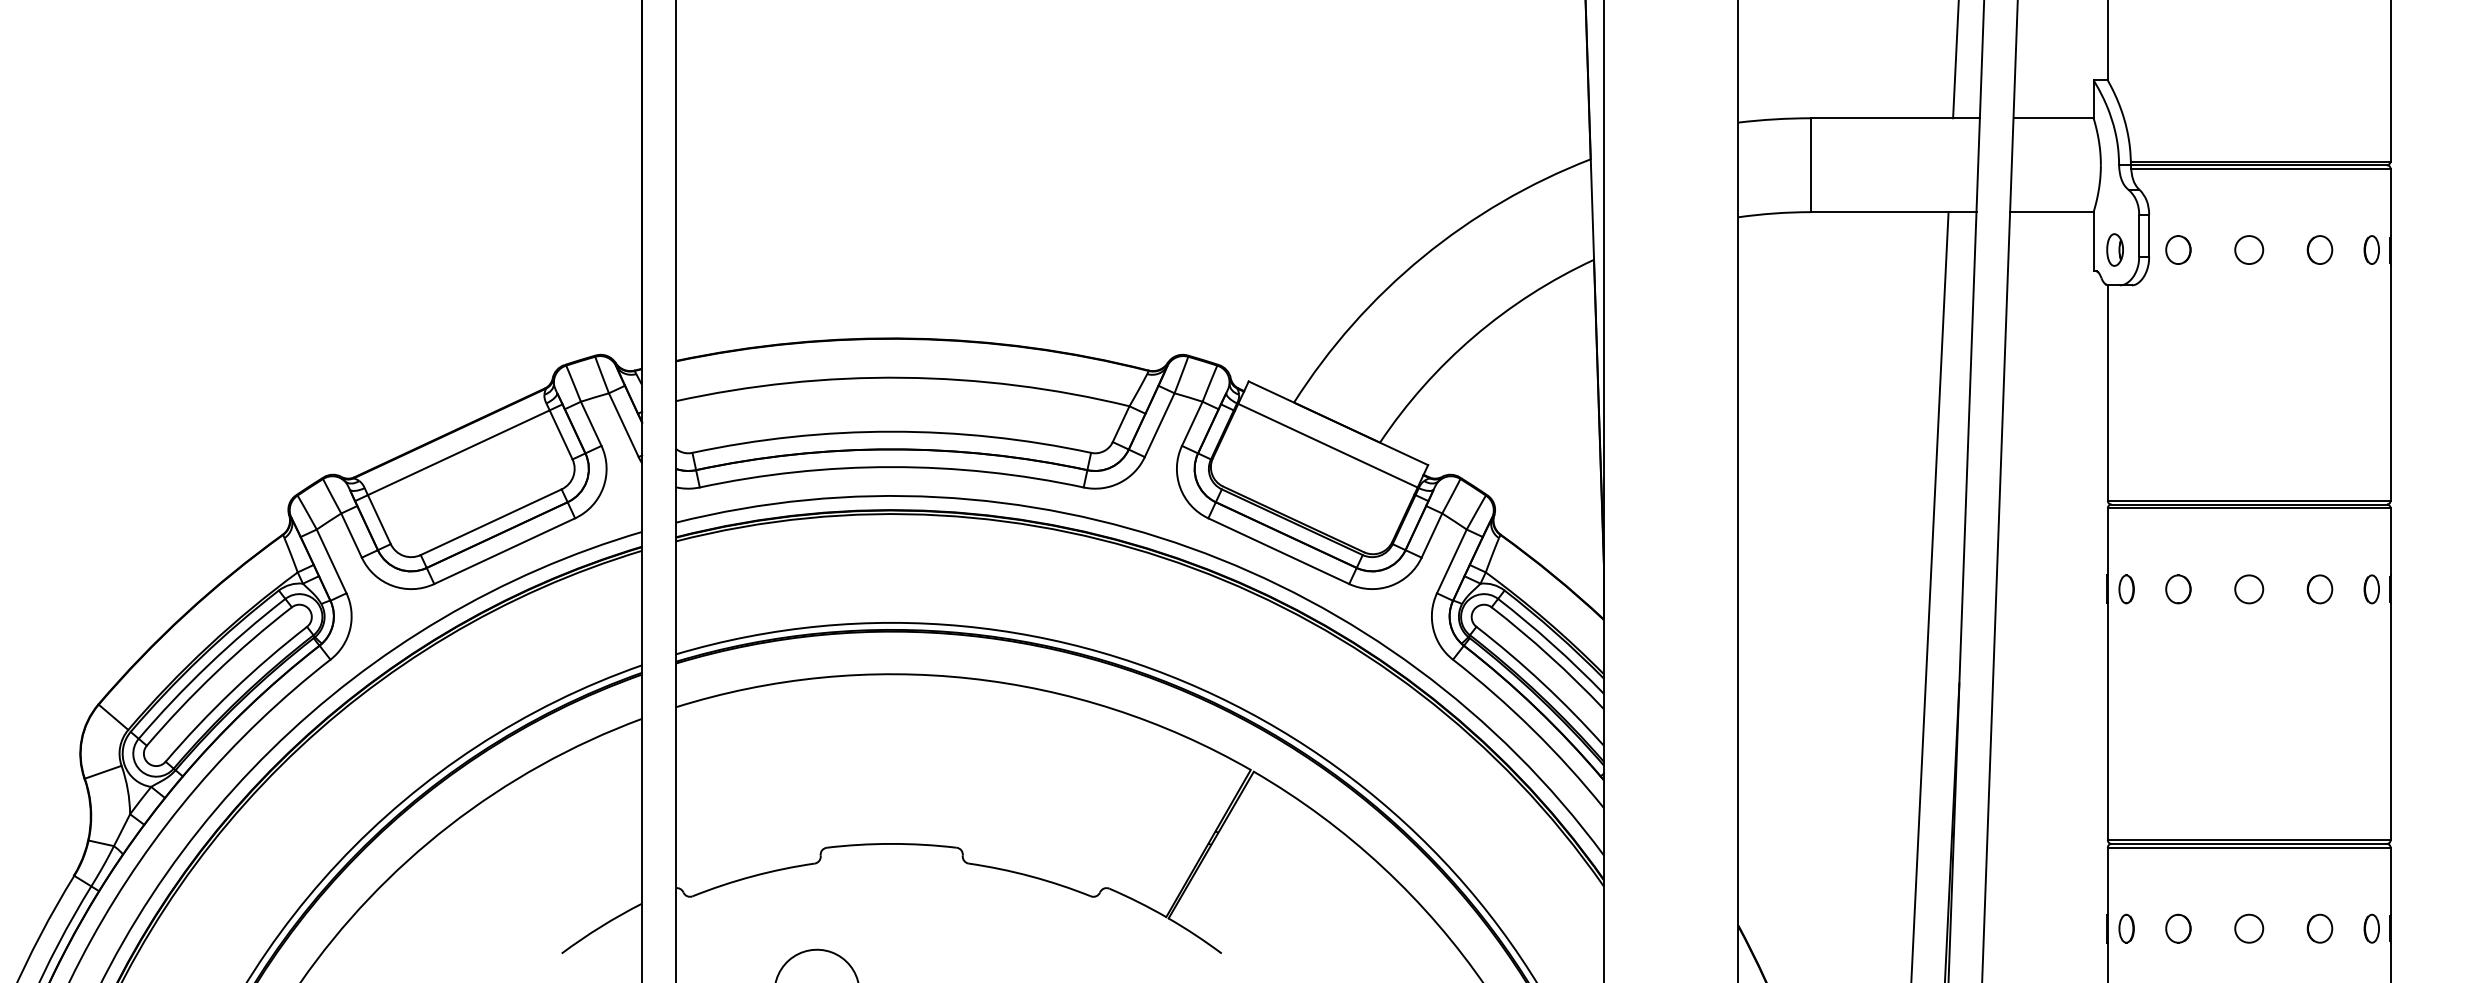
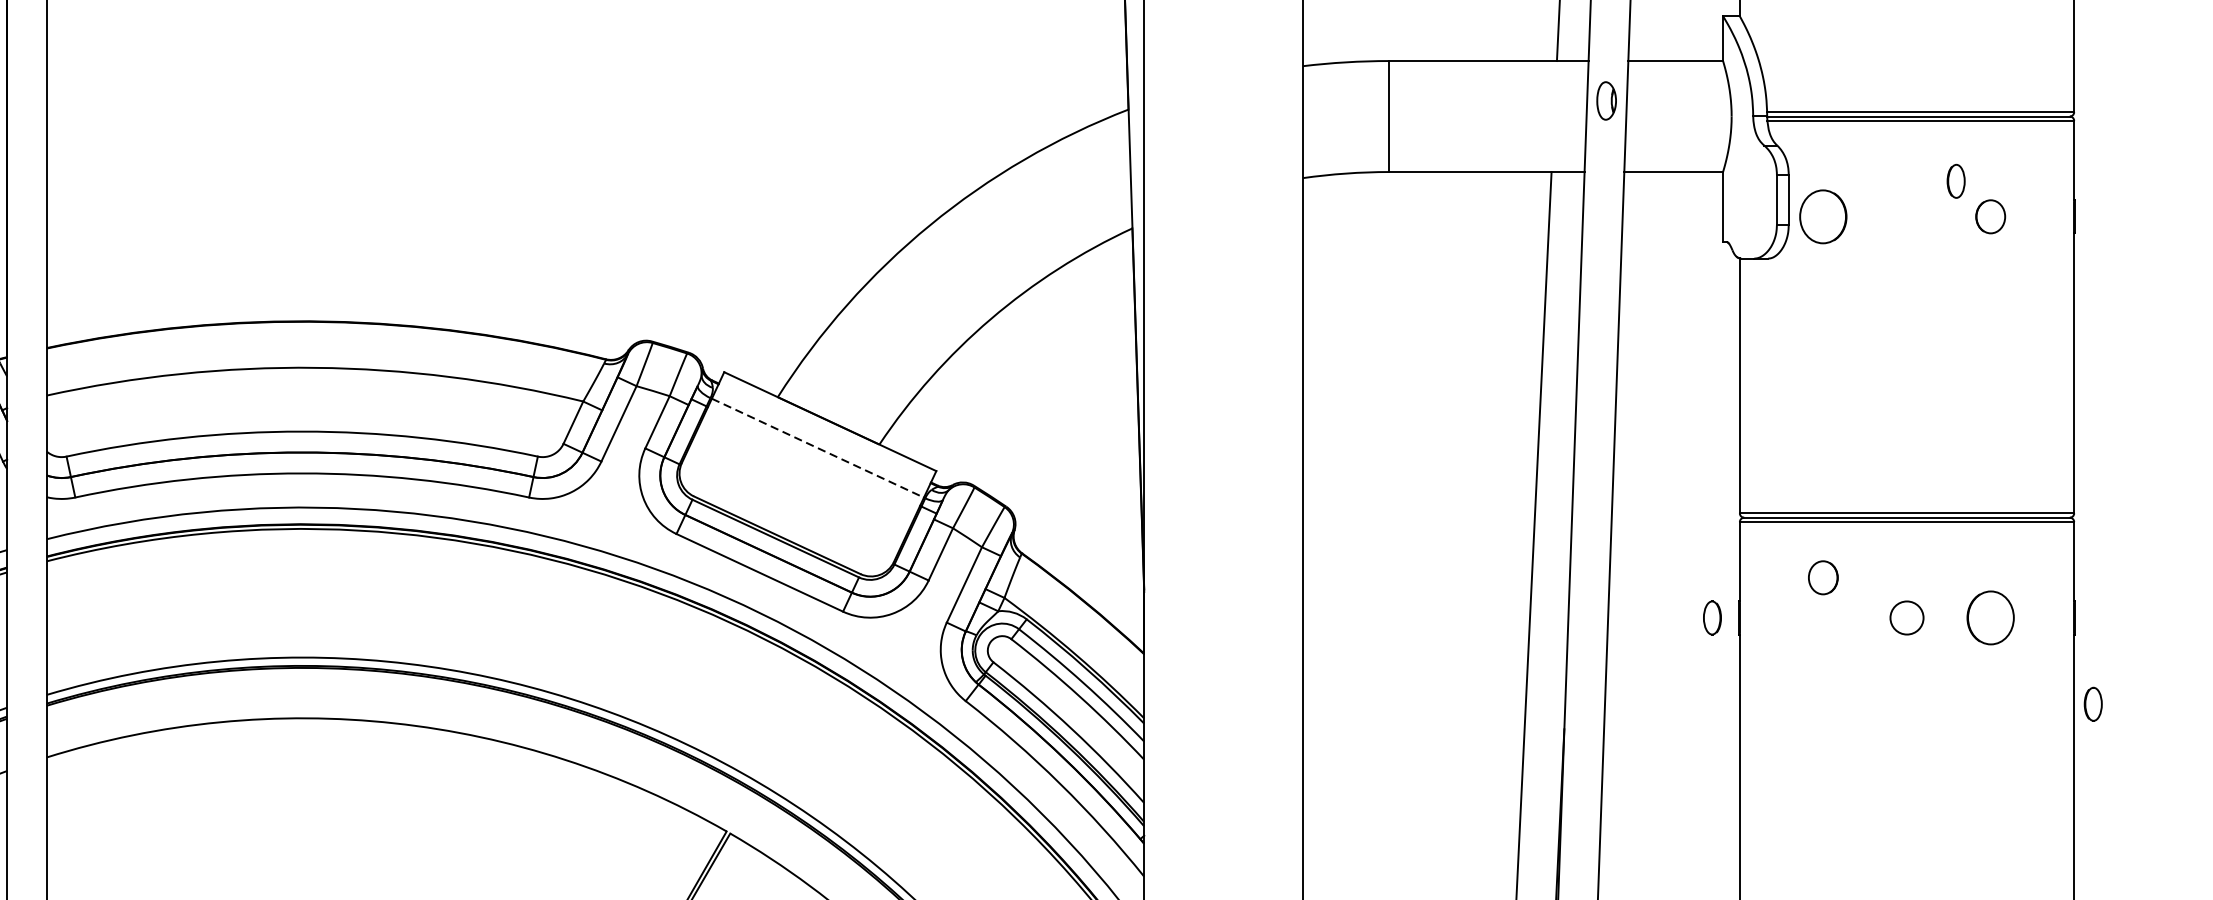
part: (2114, 249) -> (1605, 100), moved
part: (2178, 249) -> (1823, 216), size x1.6
circle: (2249, 249) -> (1907, 216), removed
part: (2371, 249) -> (1955, 180), moved
line: (1327, 445) -> (817, 447), solid -> dashed
part: (2126, 589) -> (1712, 618), moved
part: (2178, 589) -> (1823, 577), moved
part: (2319, 589) -> (1990, 618), size x1.6
part: (2371, 589) -> (2092, 704), moved

